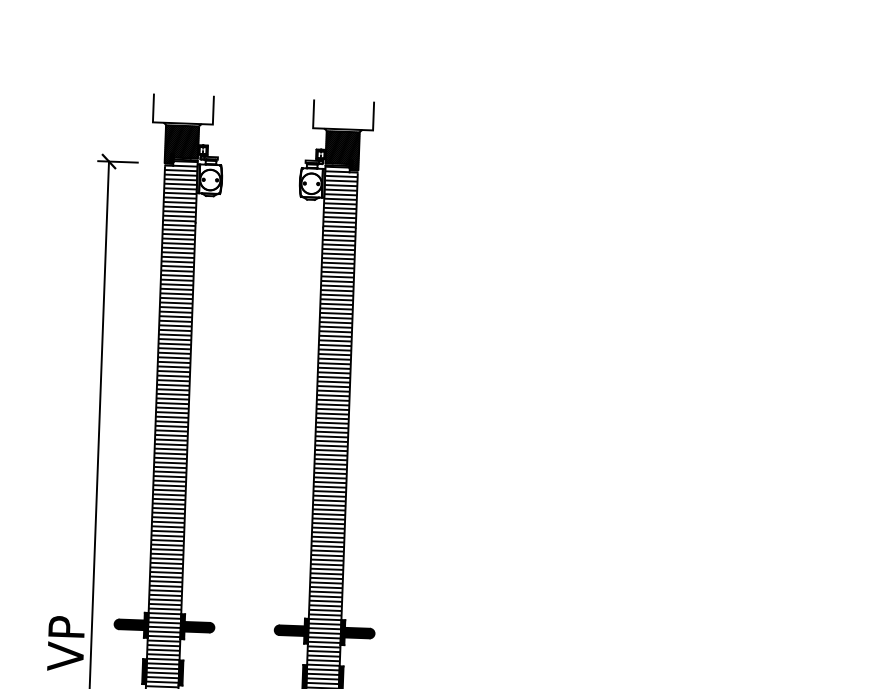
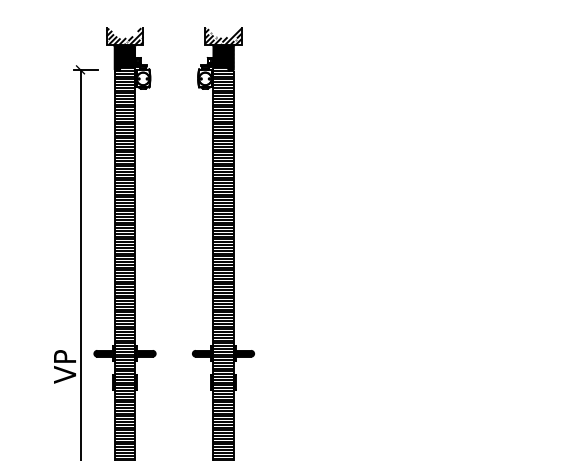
hatch: (182, 109) -> (124, 36), added
hatch: (343, 114) -> (223, 35), added

